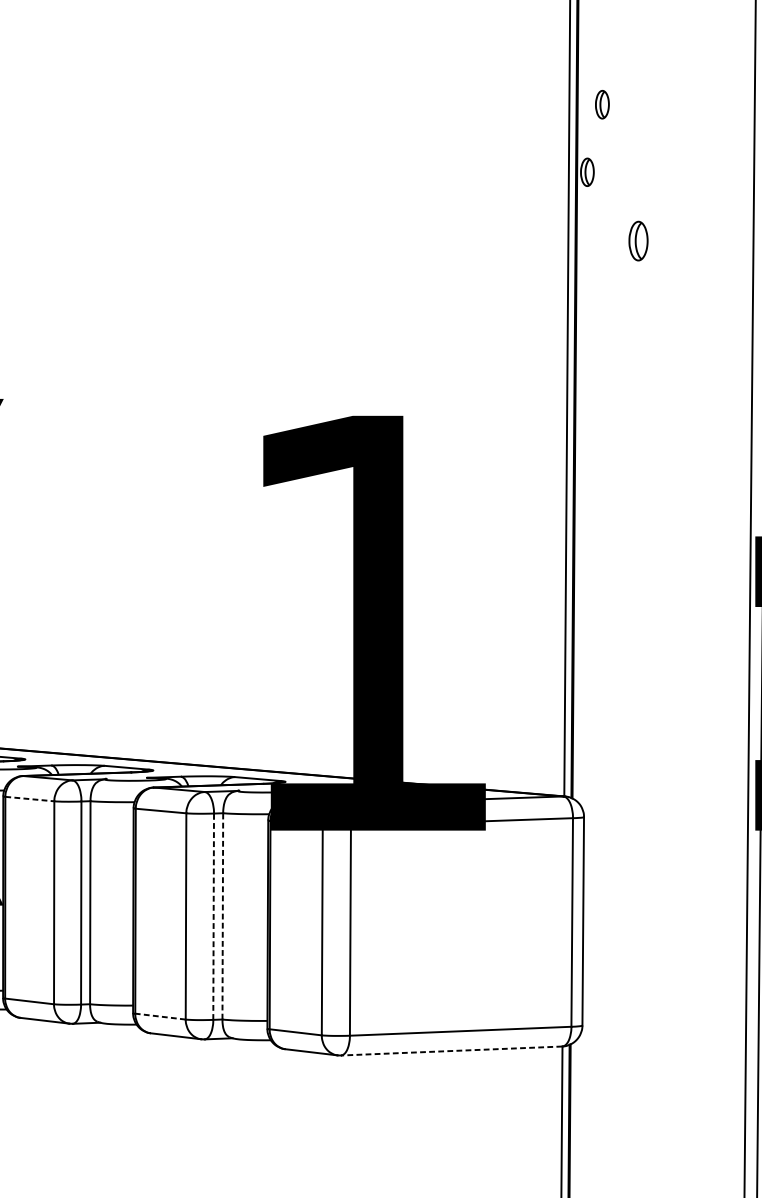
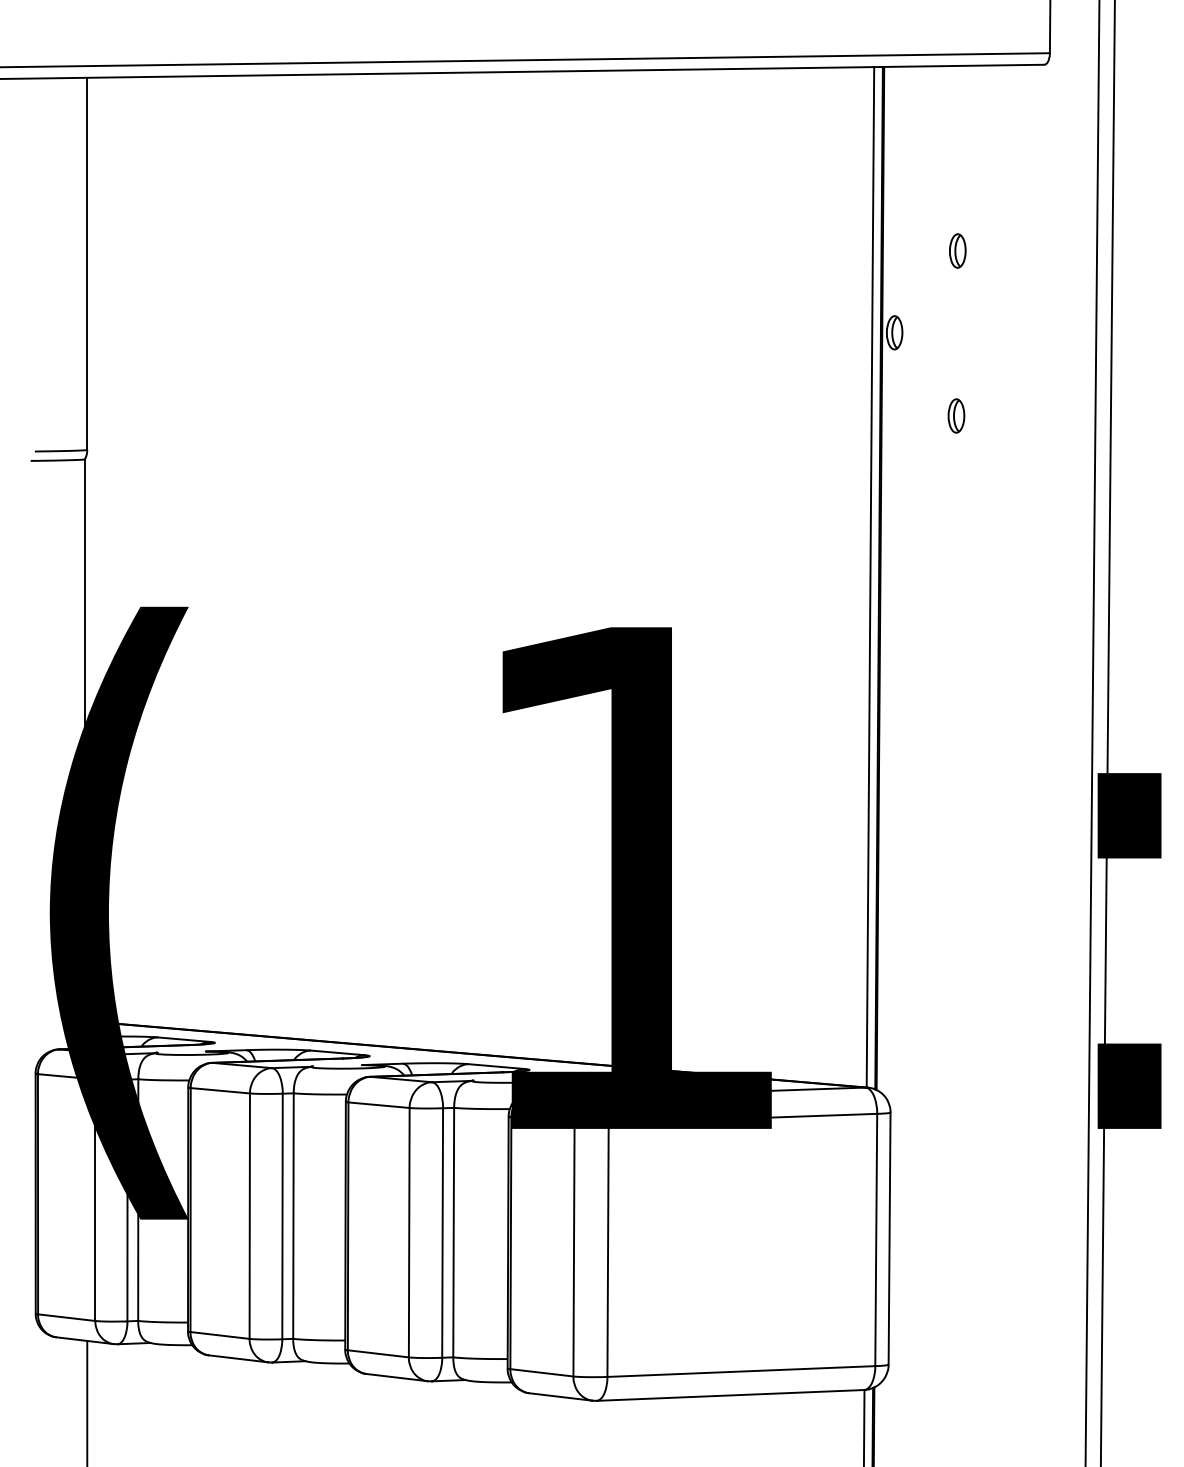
part: (602, 104) -> (957, 250), moved
part: (638, 240) -> (956, 415), size x0.71
line: (29, 798) -> (220, 1090), dashed -> solid
line: (222, 916) -> (453, 1232), dashed -> solid
line: (213, 917) -> (442, 1233), dashed -> solid
line: (160, 1016) -> (378, 1353), dashed -> solid
line: (451, 1051) -> (730, 1395), dashed -> solid

